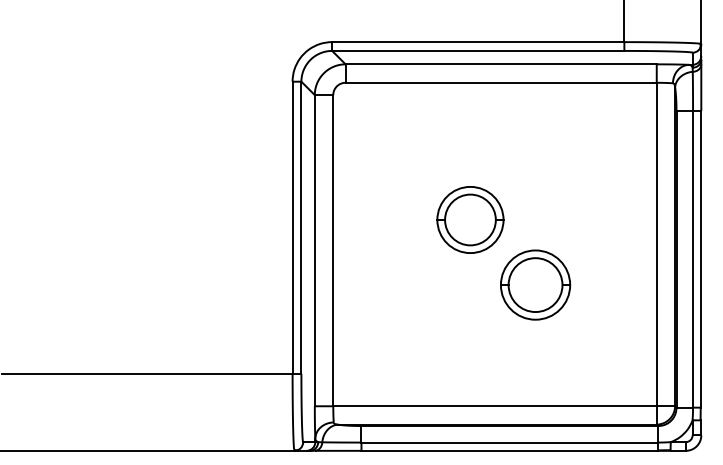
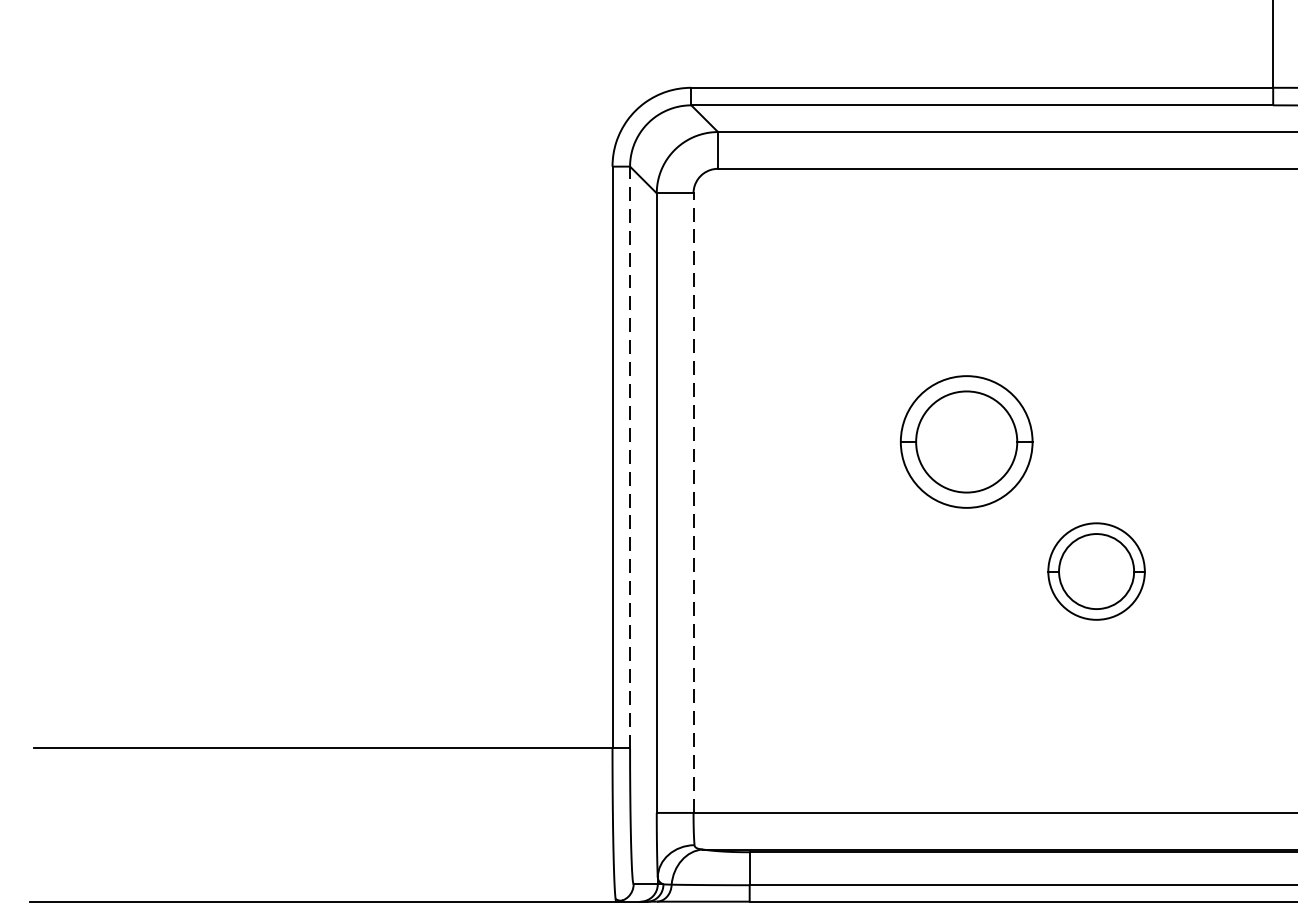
line: (301, 227) -> (630, 456), solid -> dashed
line: (333, 250) -> (693, 502), solid -> dashed
part: (535, 284) -> (1096, 570), size x0.7

